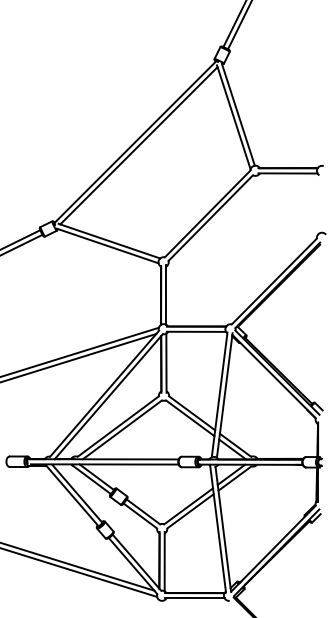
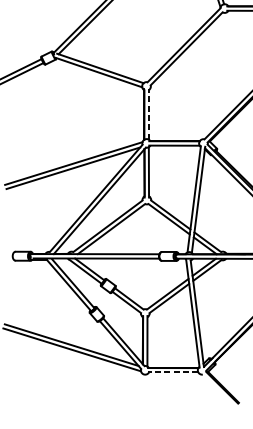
line: (166, 295) -> (148, 114), solid -> dashed
line: (194, 598) -> (172, 372), solid -> dashed

